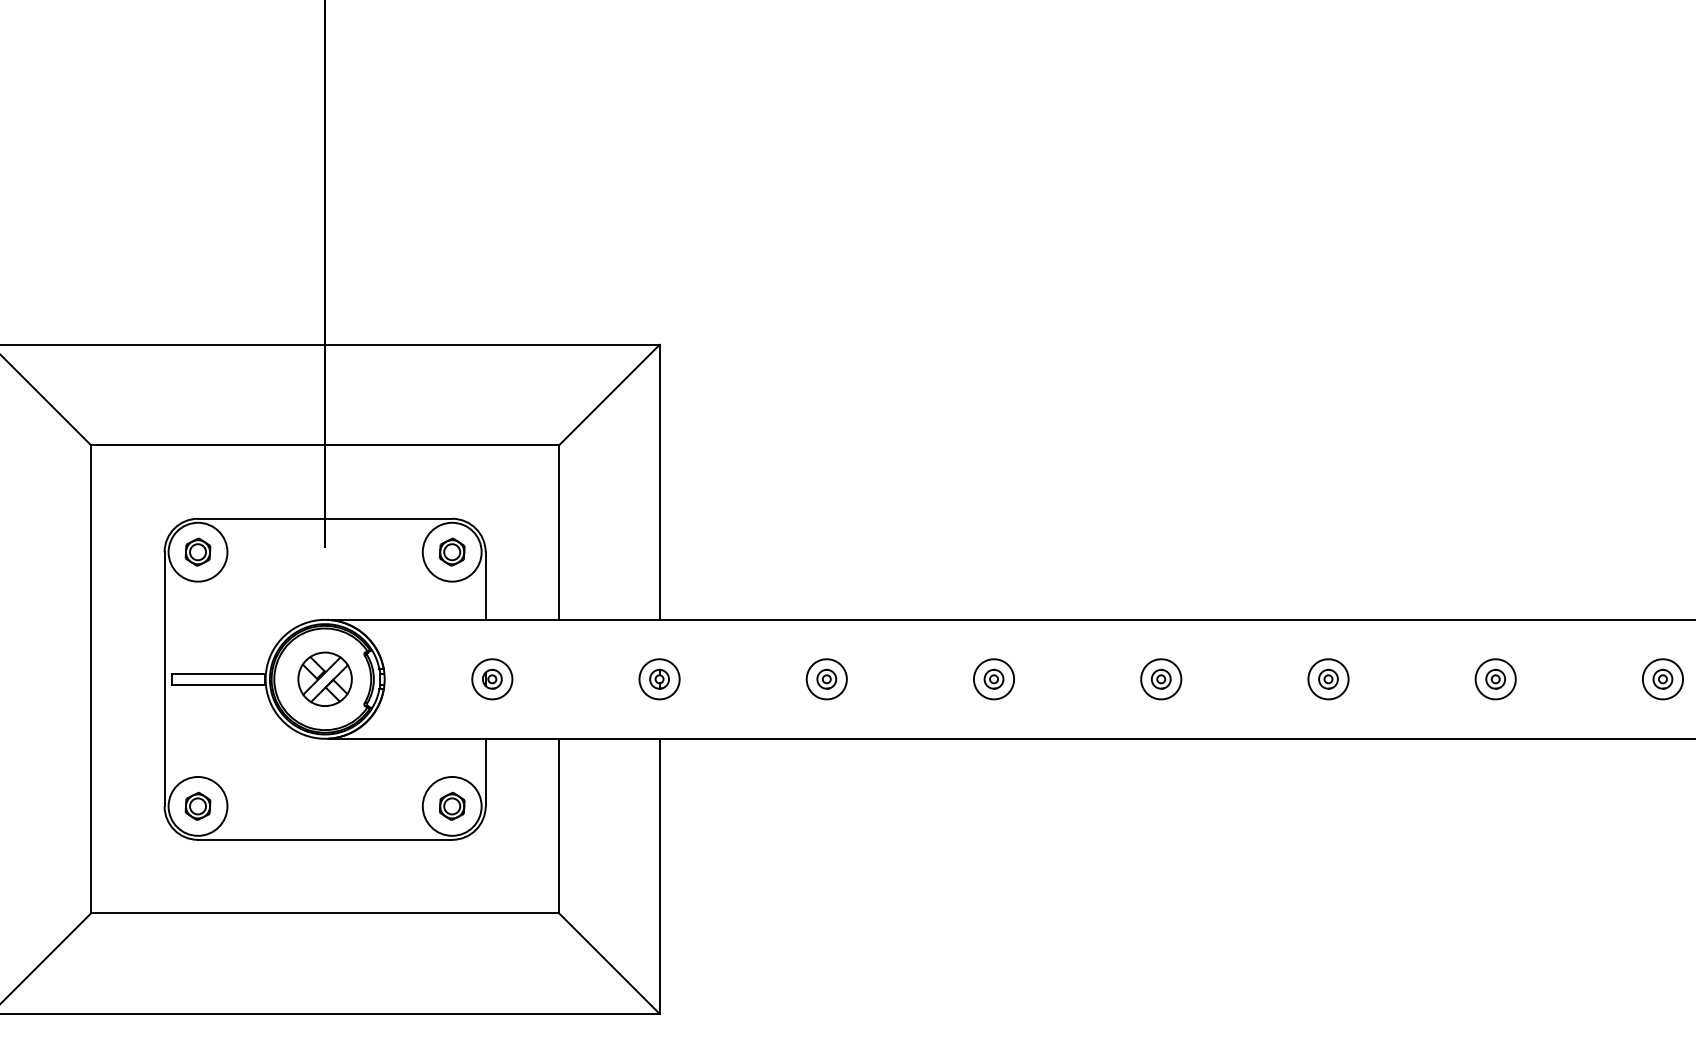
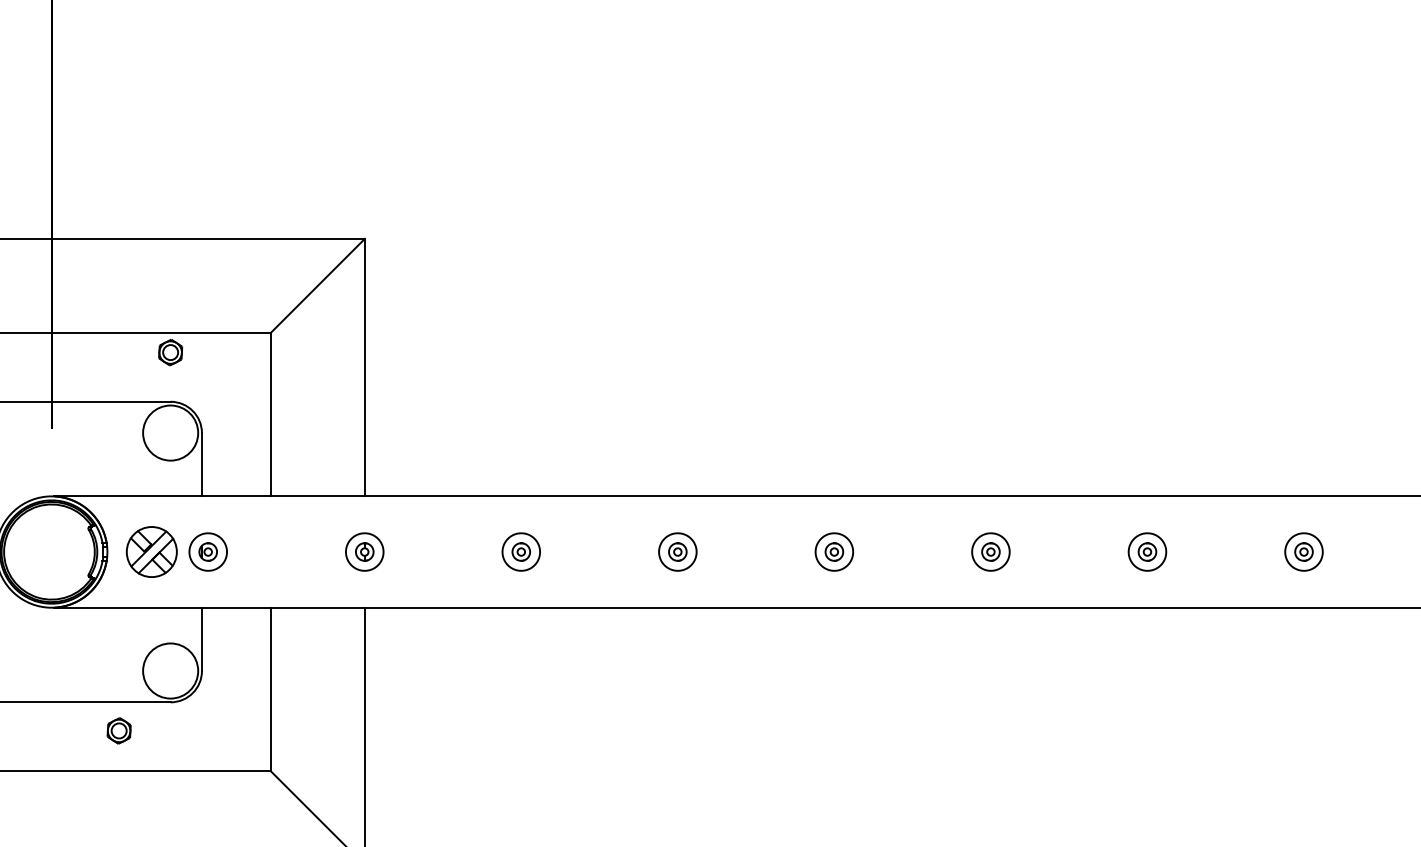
part: (452, 551) -> (170, 351), moved
part: (324, 678) -> (151, 551), moved
part: (452, 805) -> (119, 730), moved

